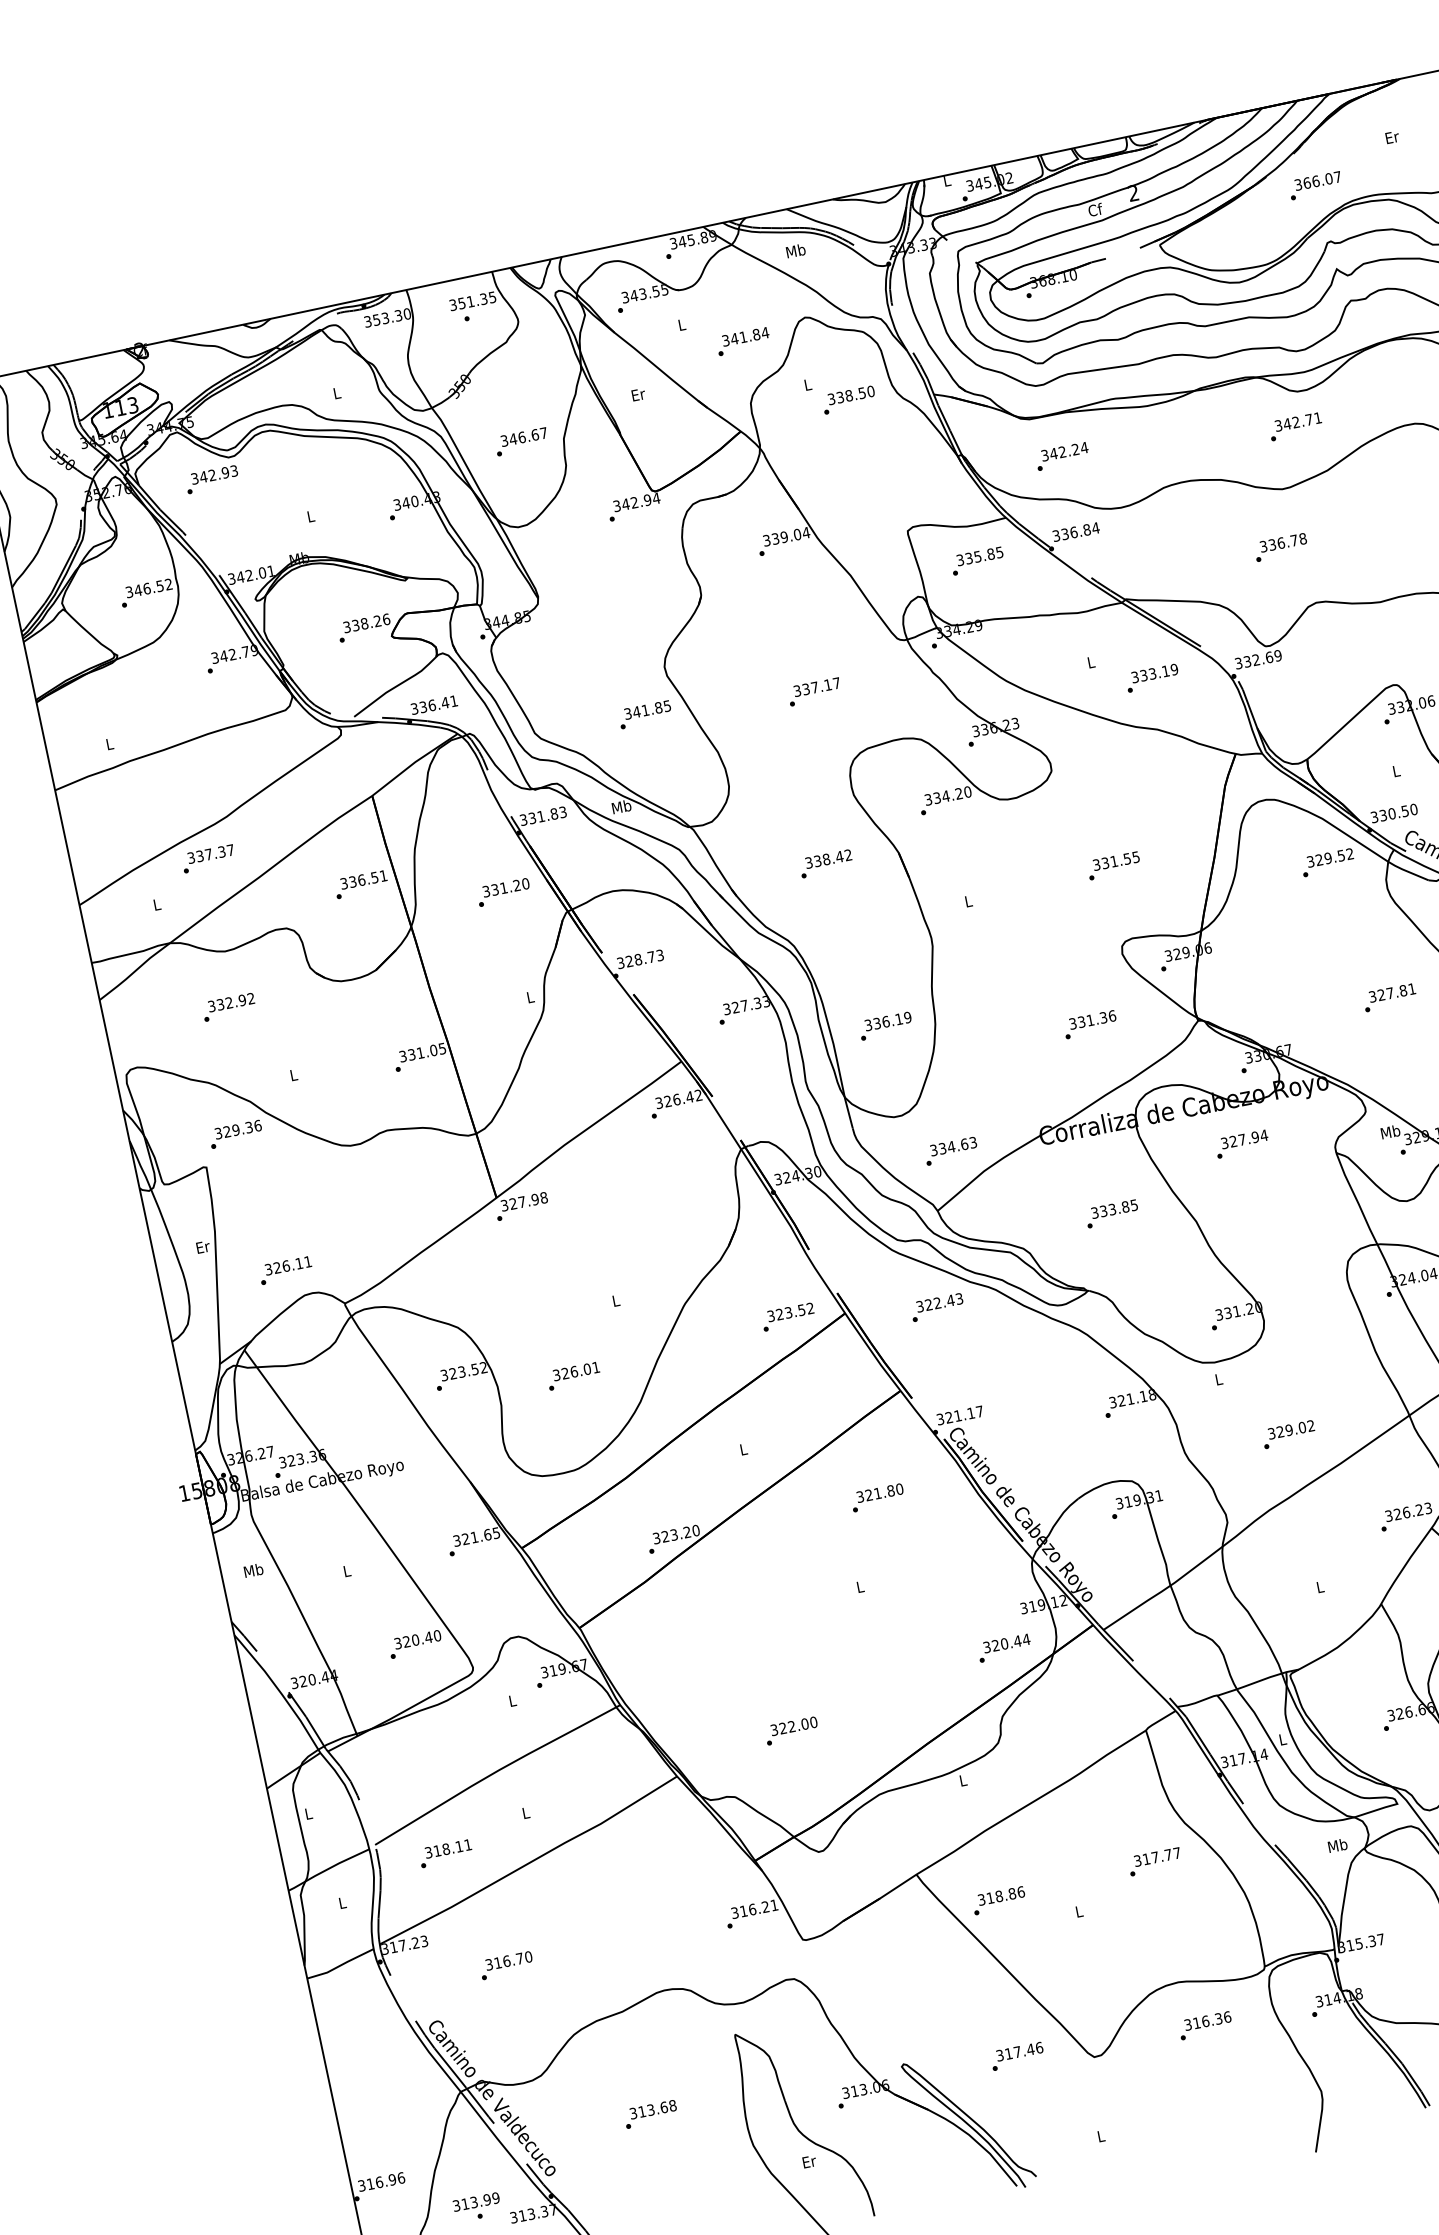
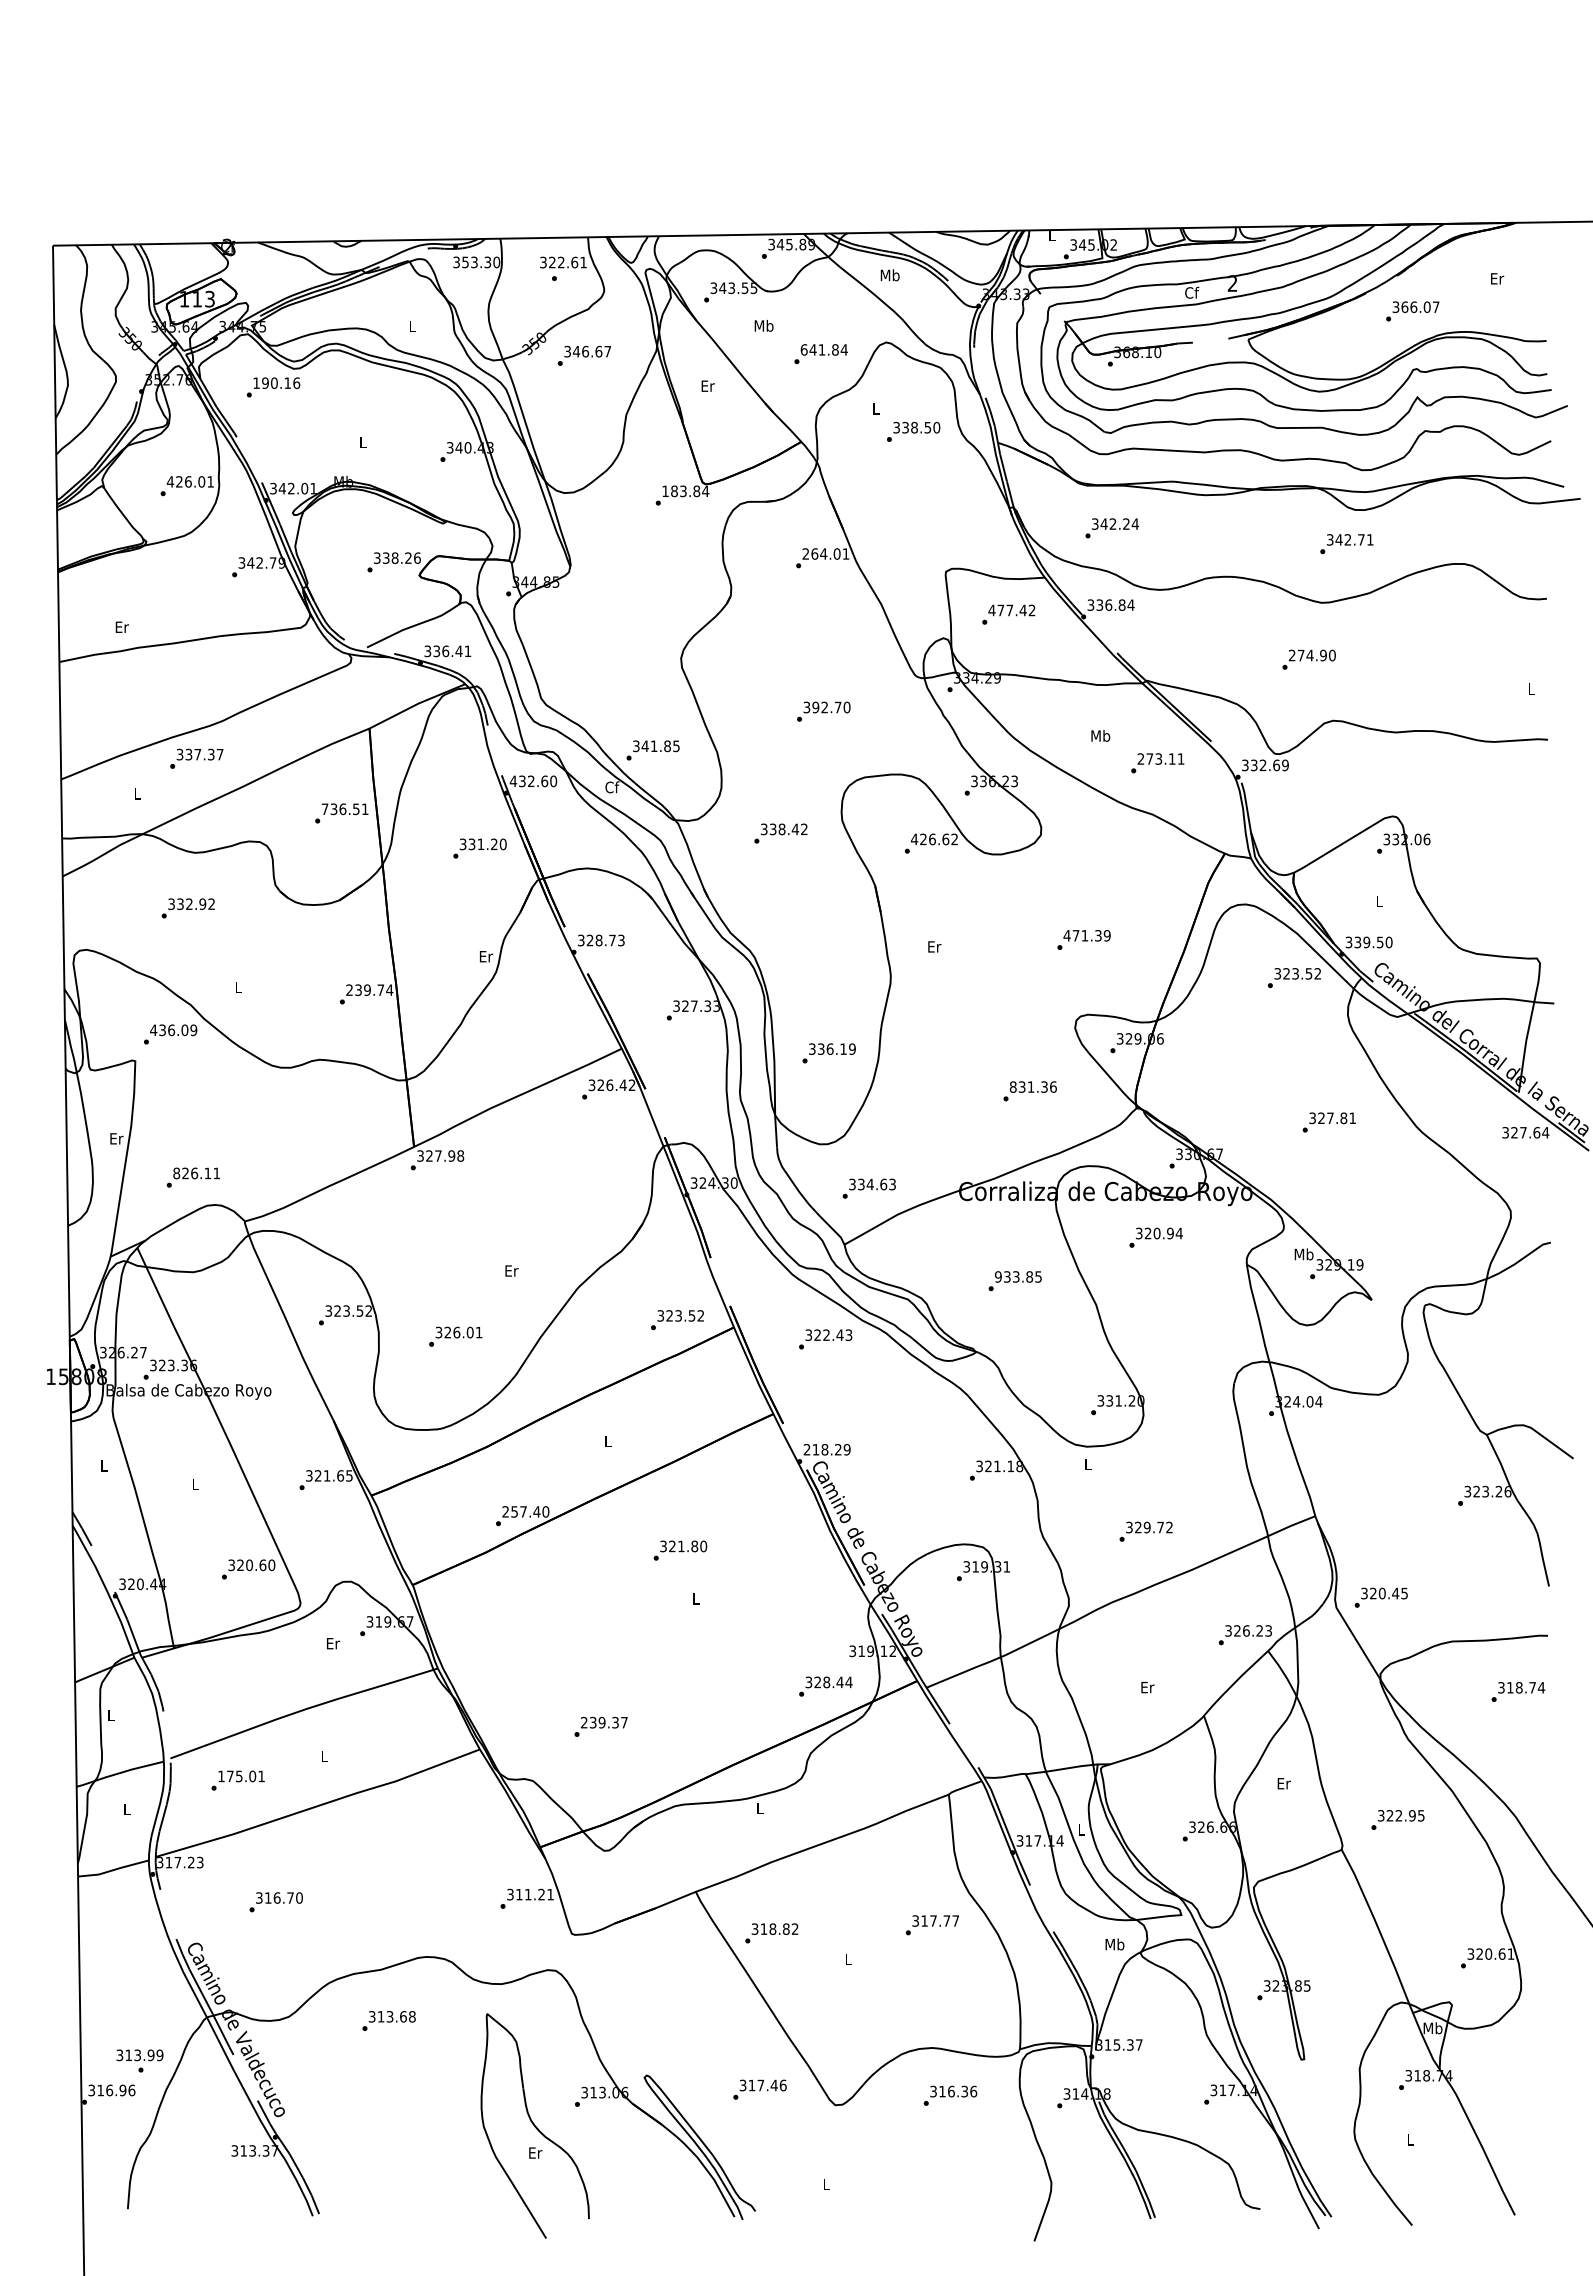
text: (476, 300) -> (567, 262), 351.35 -> 322.61
text: (681, 324) -> (763, 325), L -> Mb
text: (725, 340) -> (803, 349), 341.84 -> 641.84
text: (520, 441) -> (583, 355), moved
text: (214, 475) -> (276, 383), 342.93 -> 190.16
text: (632, 503) -> (681, 491), 342.94 -> 183.84
text: (785, 536) -> (825, 553), 339.04 -> 264.01
text: (1283, 542) -> (1312, 655), 336.78 -> 274.90
text: (979, 556) -> (1011, 610), 335.85 -> 477.42
text: (148, 588) -> (189, 481), 346.52 -> 426.01
text: (1090, 661) -> (1100, 735), L -> Mb
text: (1154, 673) -> (1160, 758), 333.19 -> 273.11
text: (821, 686) -> (831, 707), 337.17 -> 392.70
text: (644, 714) -> (652, 750), moved
text: (109, 743) -> (121, 626), L -> Er
text: (948, 796) -> (934, 839), 334.20 -> 426.62
text: (621, 807) -> (611, 787), Mb -> Cf
text: (1391, 813) -> (1366, 942), 330.50 -> 339.50
text: (543, 816) -> (533, 781), 331.83 -> 432.60
text: (1328, 858) -> (1295, 973), 329.52 -> 323.52
text: (1115, 860) -> (1086, 935), 331.55 -> 471.39
text: (825, 863) -> (780, 833), moved
text: (343, 884) -> (324, 809), 336.51 -> 736.51
text: (968, 901) -> (934, 946), L -> Er
text: (530, 997) -> (486, 956), L -> Er
text: (1072, 1023) -> (1012, 1086), 331.36 -> 831.36
text: (422, 1051) -> (369, 989), 331.05 -> 239.74
text: (238, 1129) -> (173, 1030), 329.36 -> 436.09
text: (1241, 1139) -> (1156, 1233), 327.94 -> 320.94
text: (1094, 1212) -> (998, 1276), 333.85 -> 933.85
text: (268, 1269) -> (176, 1173), 326.11 -> 826.11
text: (615, 1300) -> (511, 1270), L -> Er
text: (959, 1415) -> (826, 1449), 321.17 -> 218.29
text: (1302, 1427) -> (1160, 1527), 329.02 -> 329.72
text: (877, 1497) -> (680, 1550), moved
text: (672, 1534) -> (521, 1511), 323.20 -> 257.40
text: (253, 1570) -> (103, 1465), Mb -> L
text: (1320, 1587) -> (1147, 1687), L -> Er
text: (428, 1637) -> (262, 1565), 320.40 -> 320.60
text: (1004, 1643) -> (826, 1681), 320.44 -> 328.44
text: (513, 1700) -> (333, 1643), L -> Er
text: (794, 1726) -> (604, 1722), 322.00 -> 239.37
text: (444, 1849) -> (237, 1776), 318.11 -> 175.01
text: (1020, 1891) -> (794, 1928), 318.86 -> 318.82
text: (751, 1909) -> (527, 1894), 316.21 -> 311.21
text: (650, 2114) -> (388, 2020), moved
text: (476, 2207) -> (139, 2060), moved

